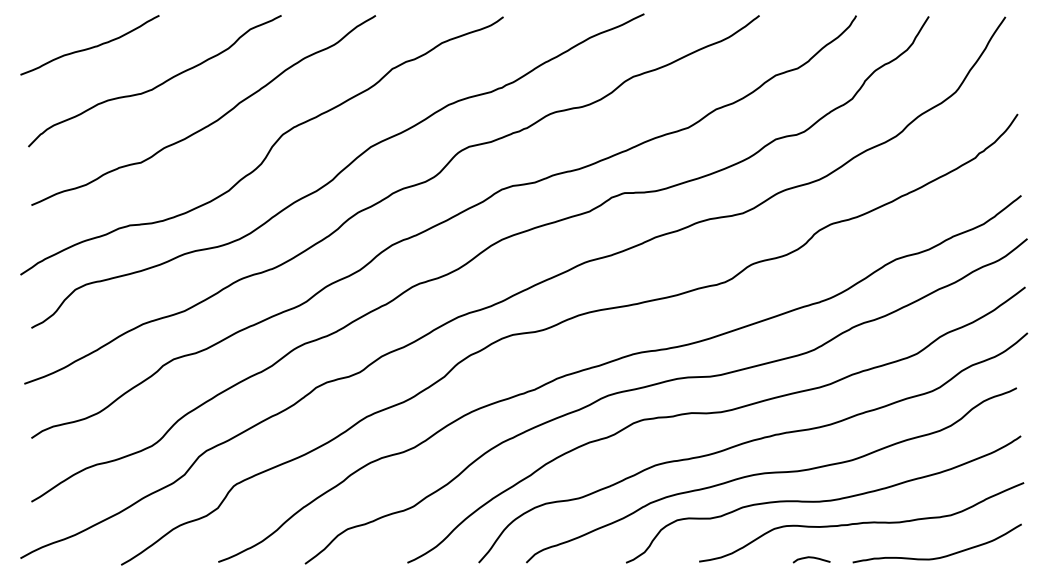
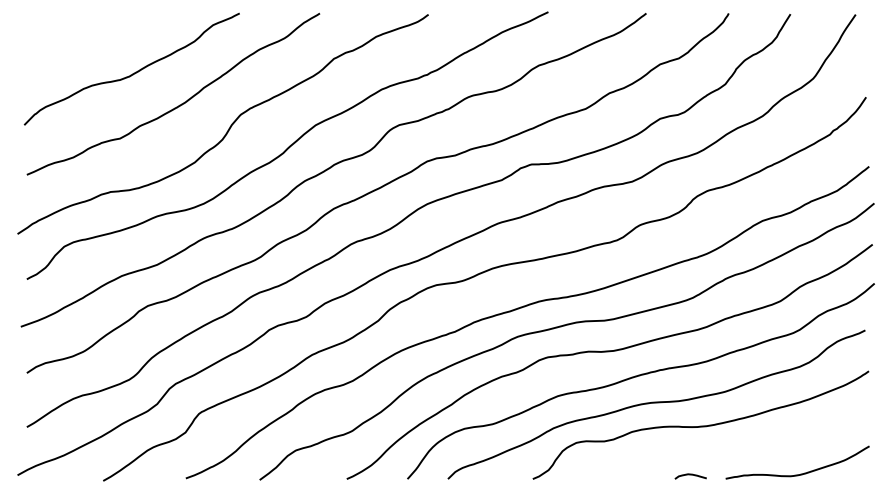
curve: (89, 47) -> (76, 40), removed
curve: (861, 522) -> (733, 444), removed

